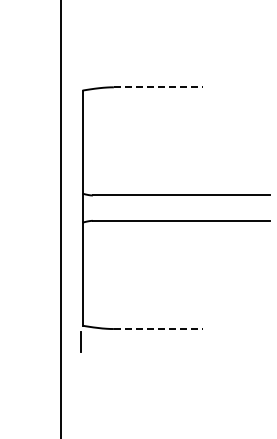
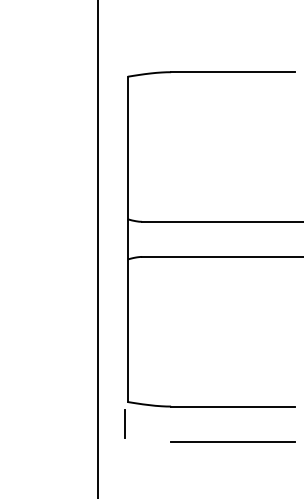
line: (158, 87) -> (232, 72), dashed -> solid
line: (158, 329) -> (232, 407), dashed -> solid
line: (158, 354) -> (232, 441), added

